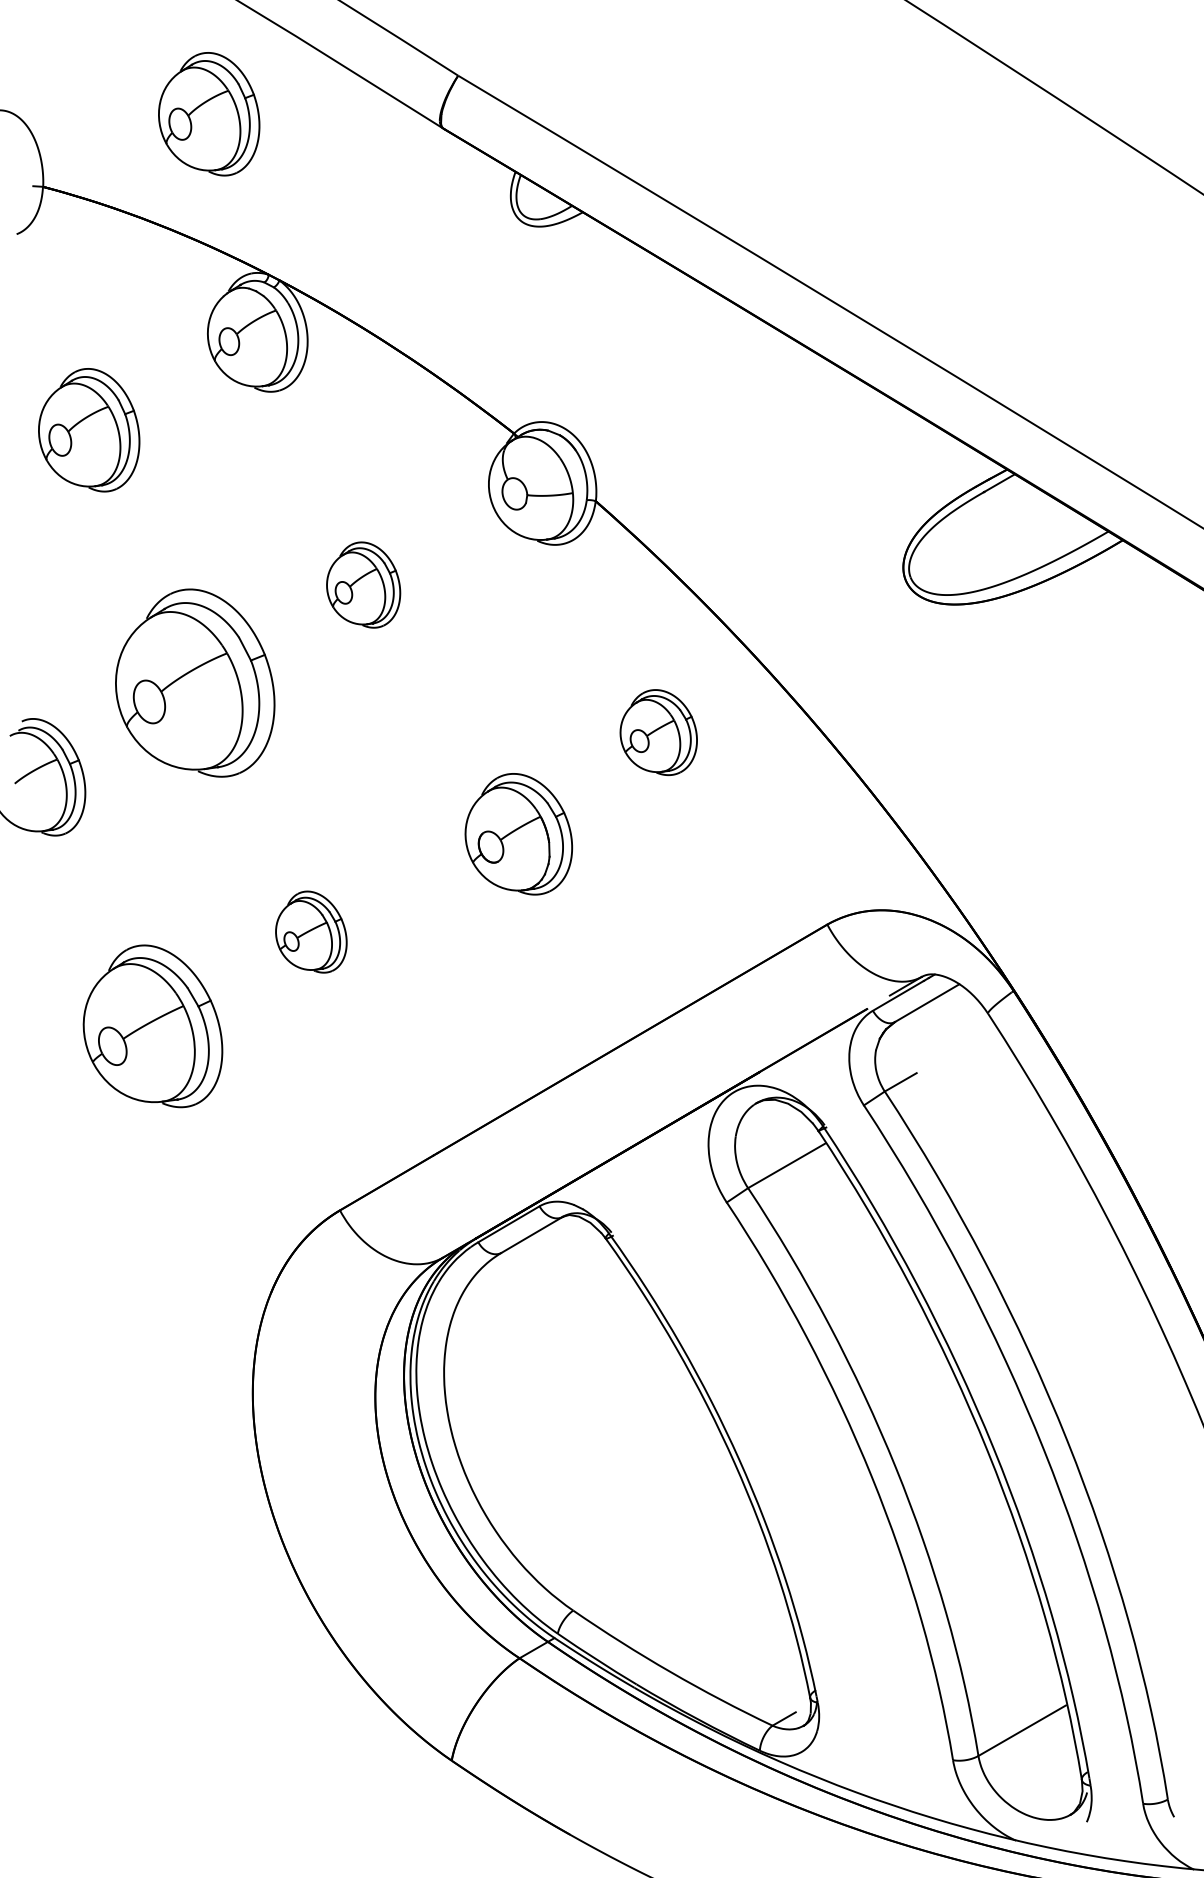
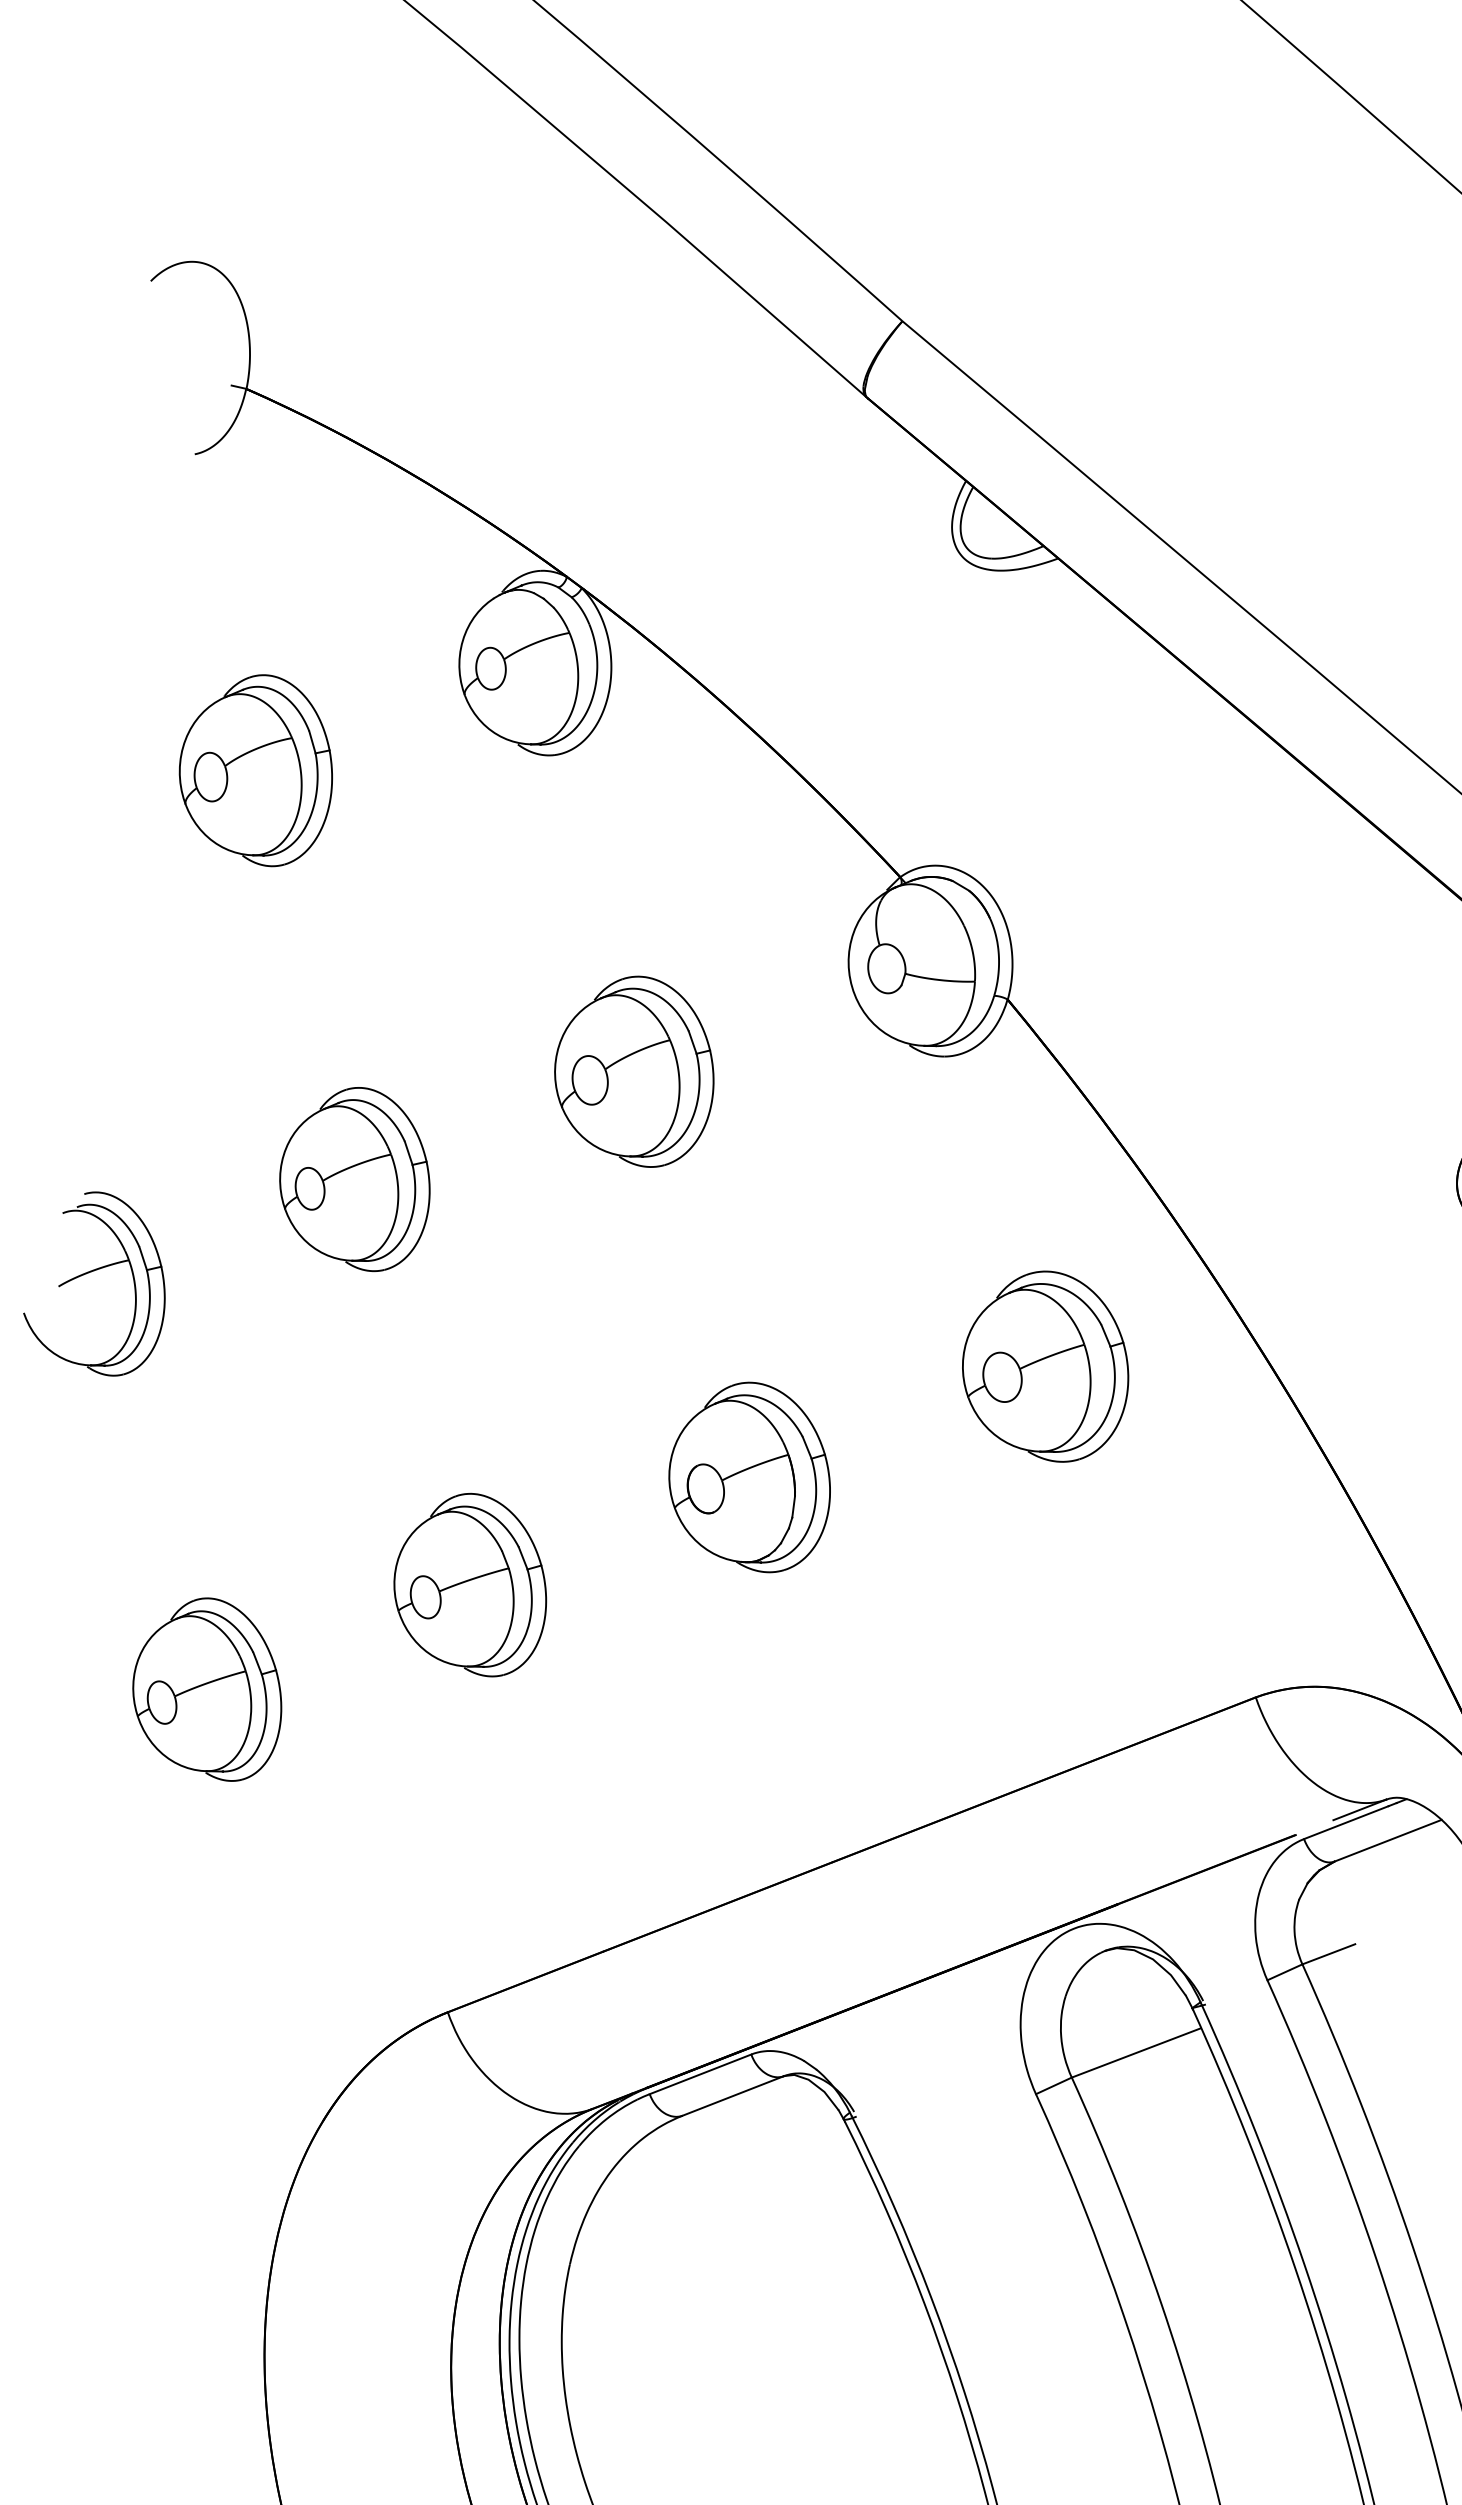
part: (209, 114) -> (516, 319), removed
part: (363, 584) -> (635, 1069), size x1.43
part: (194, 682) -> (355, 1176), size x0.62
part: (658, 732) -> (1046, 1365), size x1.43
part: (518, 834) -> (750, 1476), moved
part: (311, 931) -> (472, 1582), size x1.43
part: (152, 1026) -> (208, 1688), size x0.71

